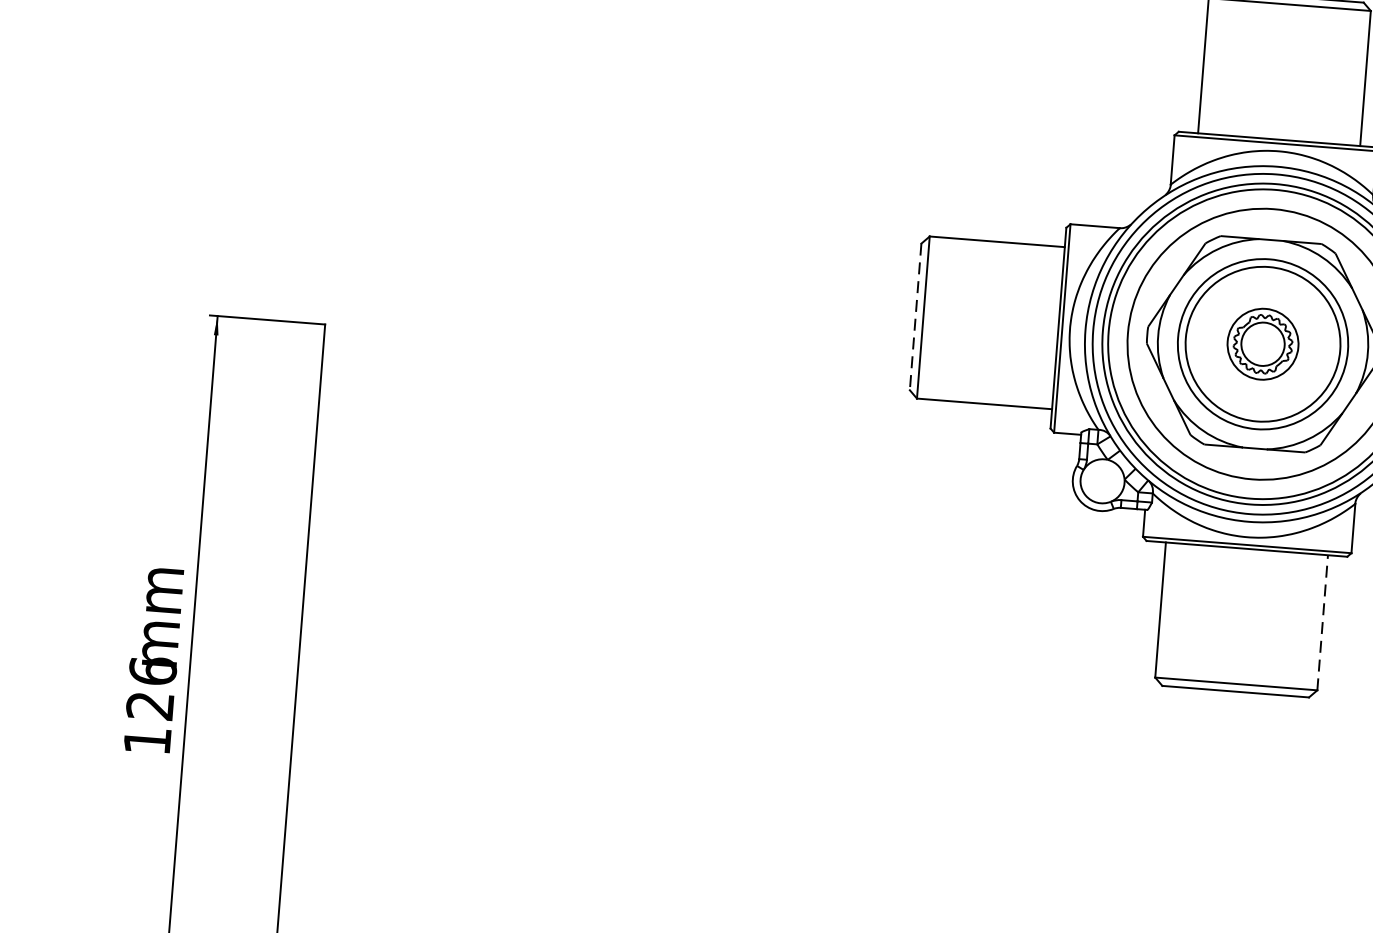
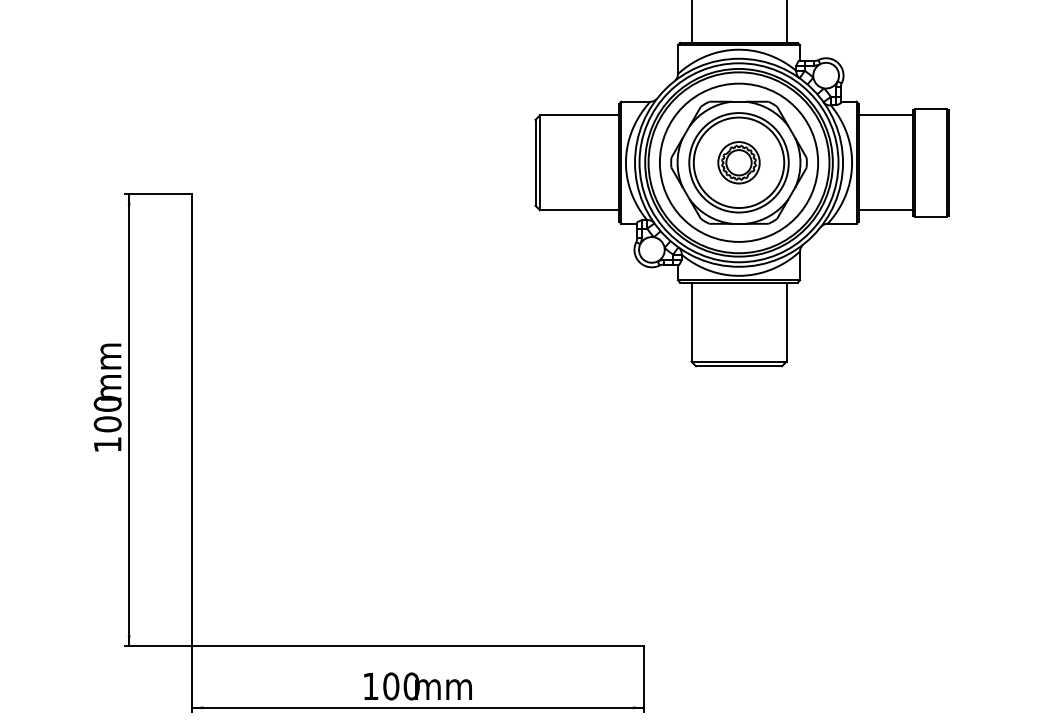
line: (915, 316) -> (535, 162), dashed -> solid
line: (1322, 623) -> (786, 322), dashed -> solid
text: (151, 687) -> (107, 413), 126 -> 100

